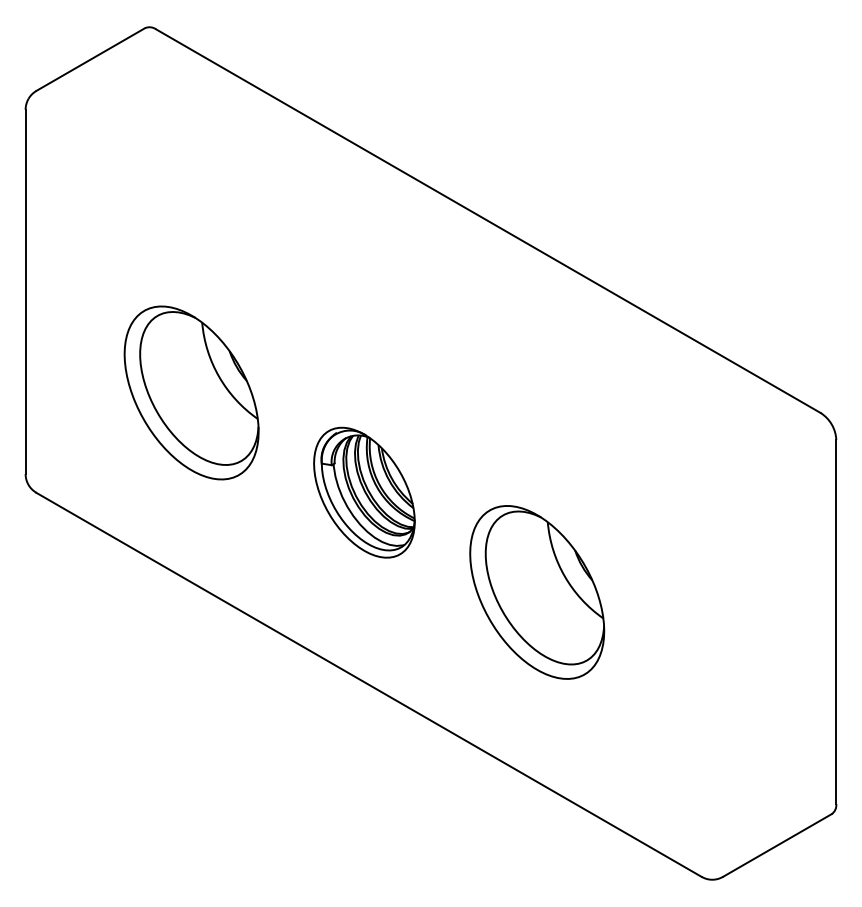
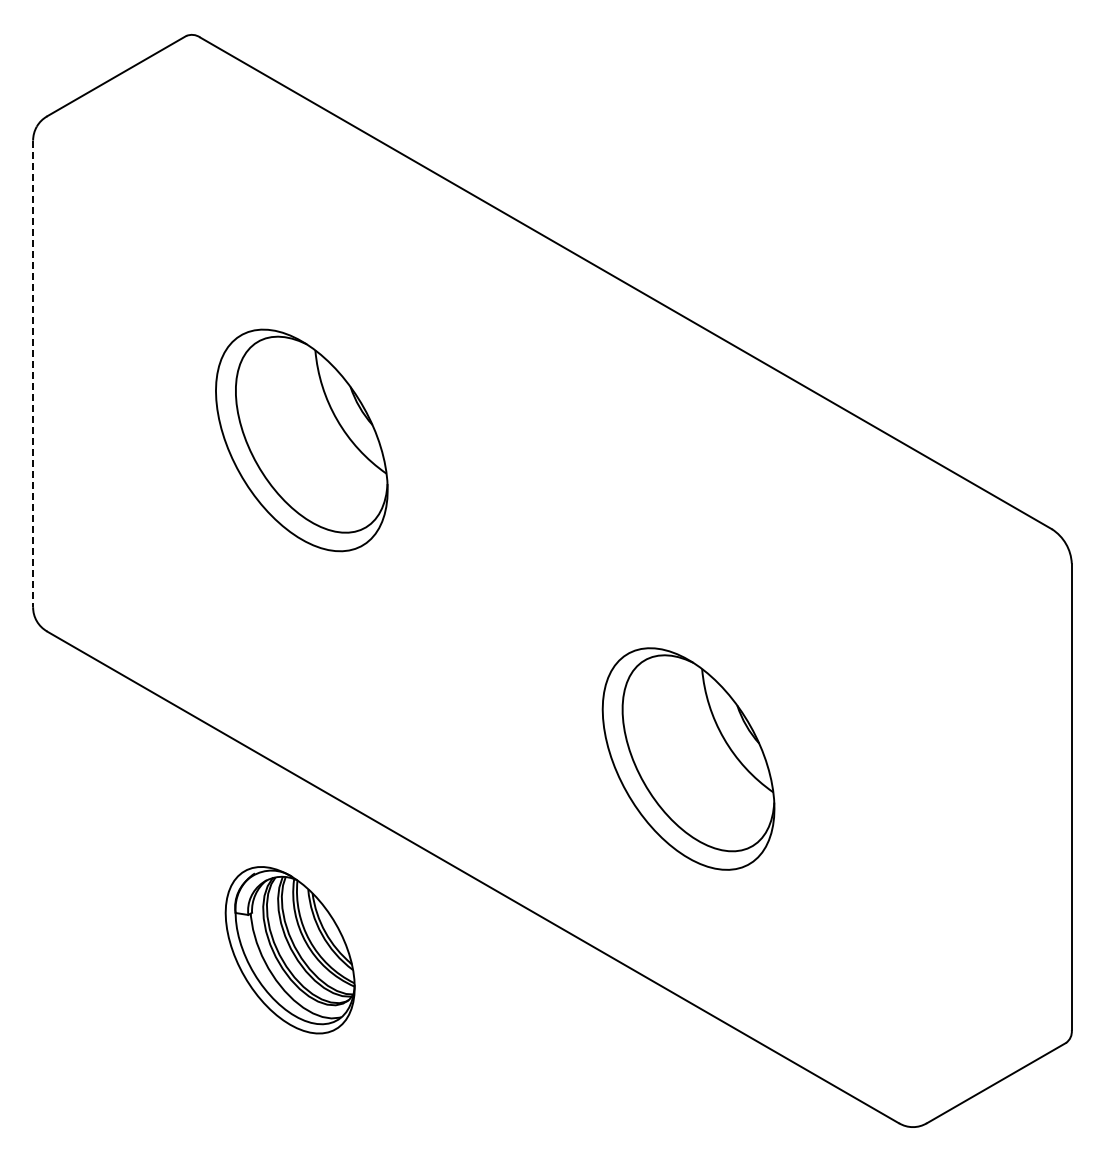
line: (25, 292) -> (33, 374), solid -> dashed
part: (191, 393) -> (301, 440), moved
part: (363, 492) -> (289, 950), moved

